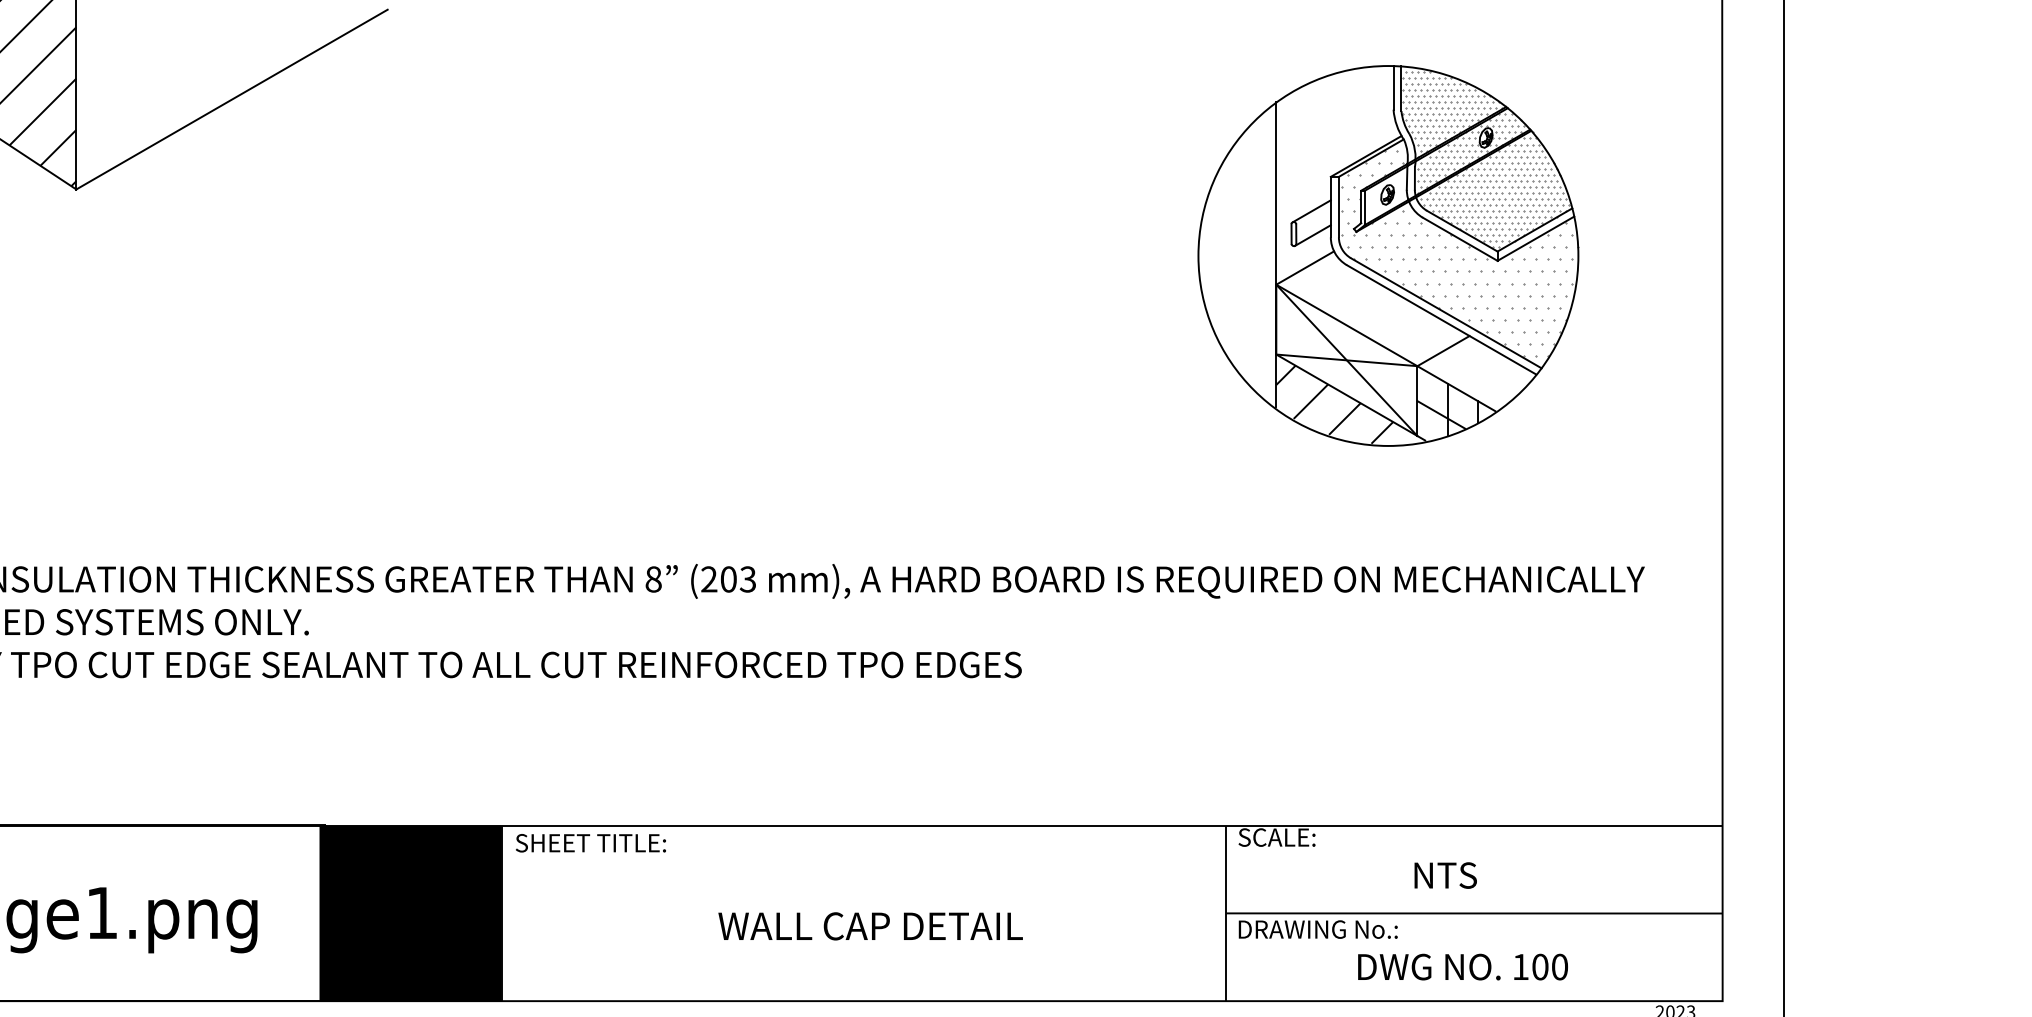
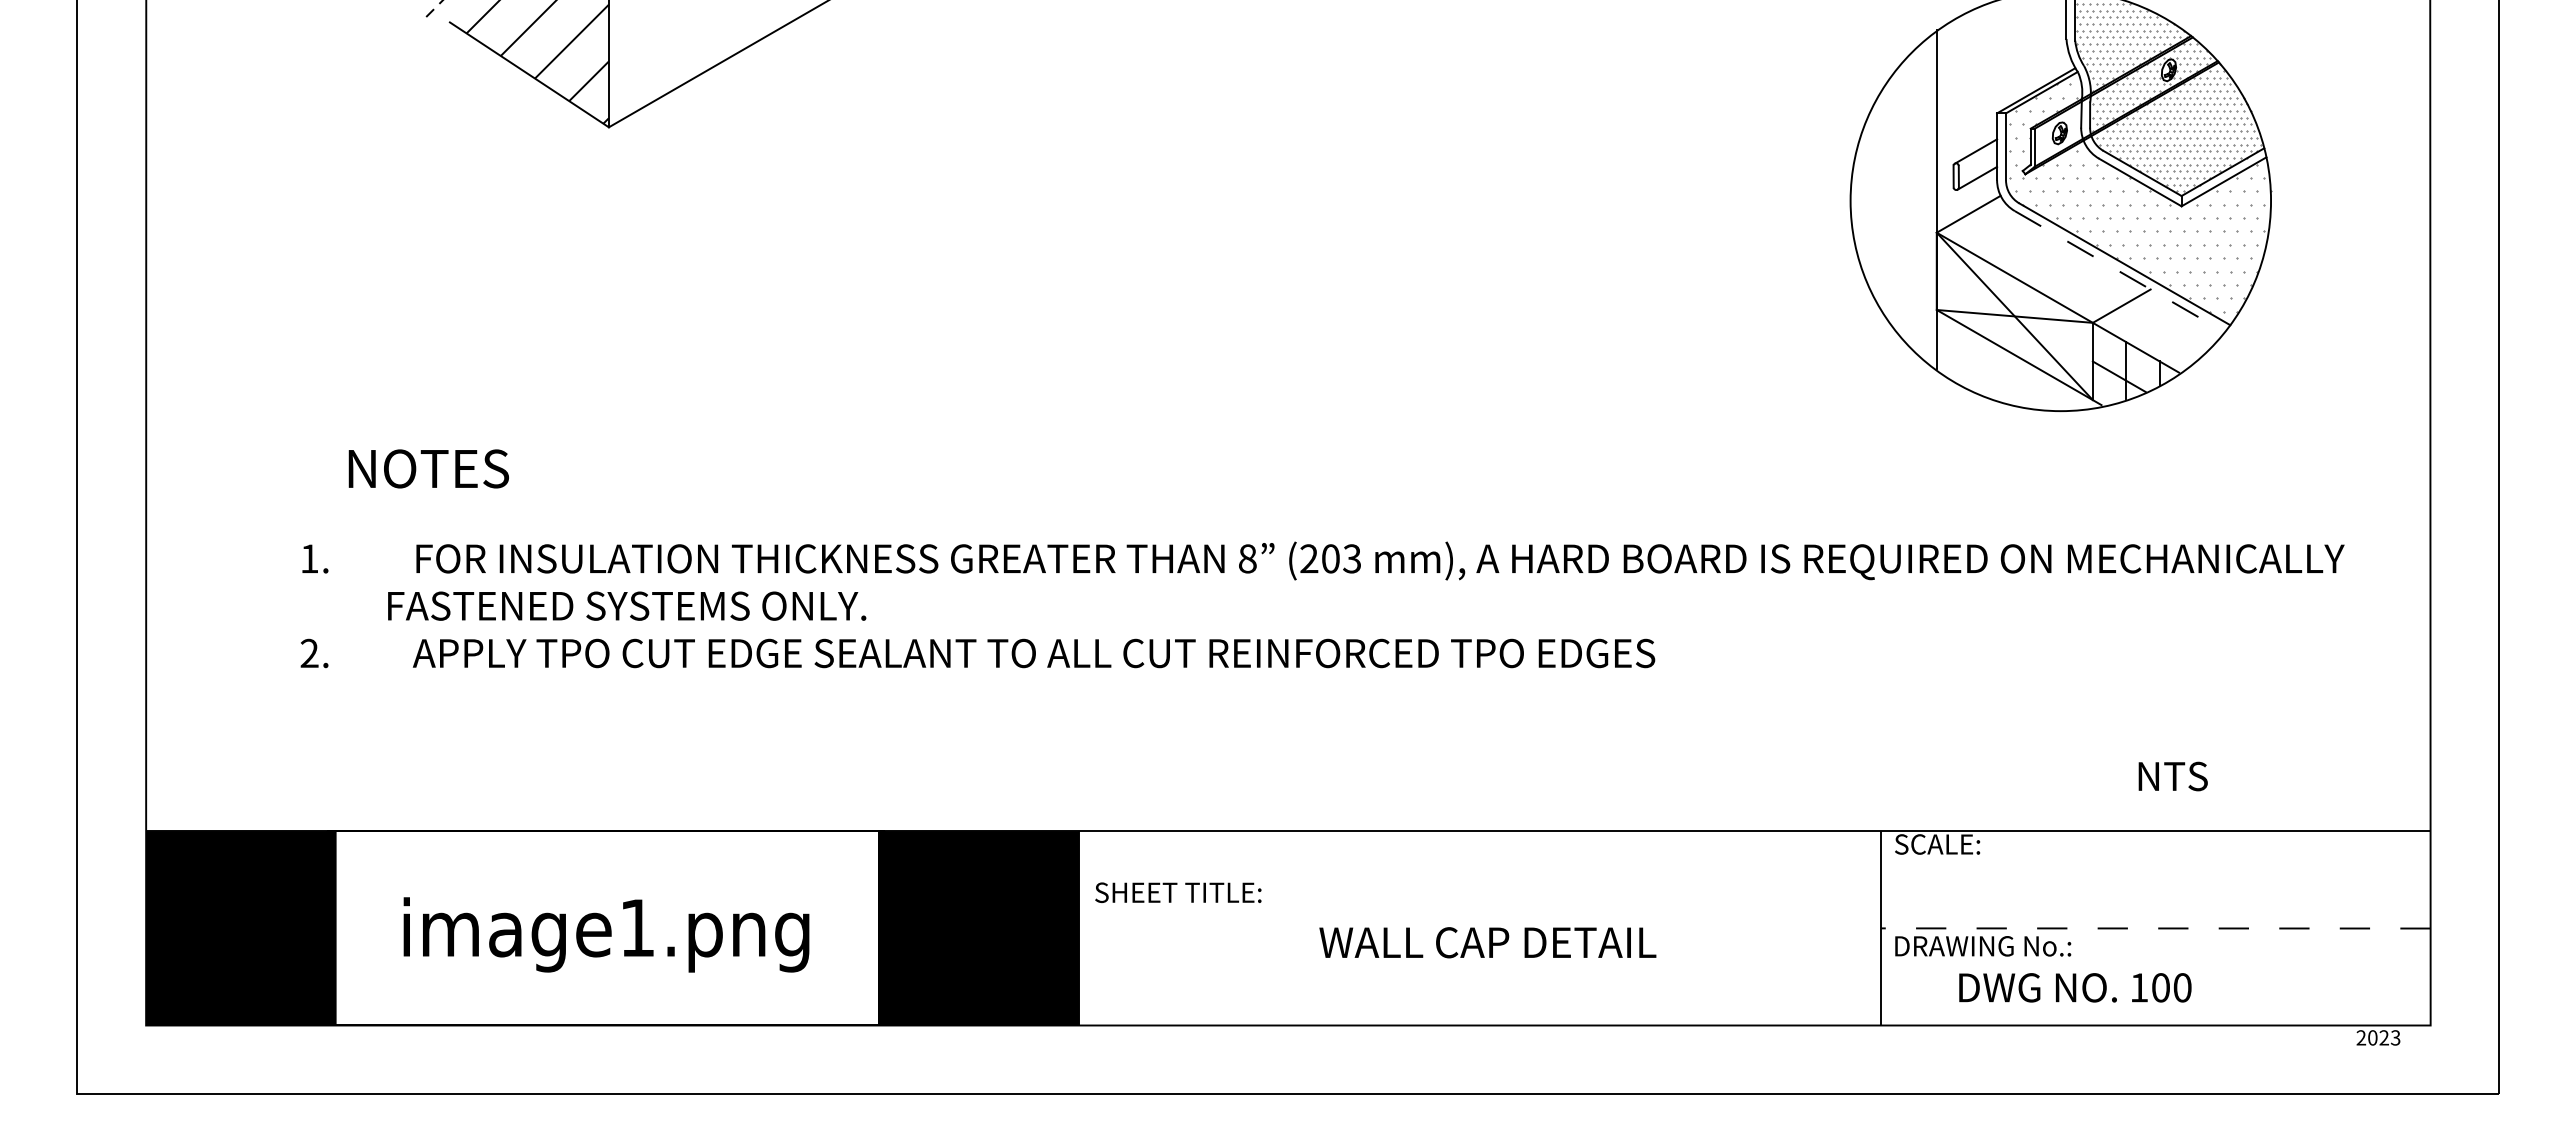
line: (1442, 319) -> (2120, 271), solid -> dashed
hatch: (1351, 404) -> (2019, 365), removed
text: (591, 843) -> (1178, 892), moved
text: (1445, 875) -> (2172, 776), moved
line: (1474, 913) -> (2156, 928), solid -> dashed
text: (1463, 966) -> (2075, 987), moved

